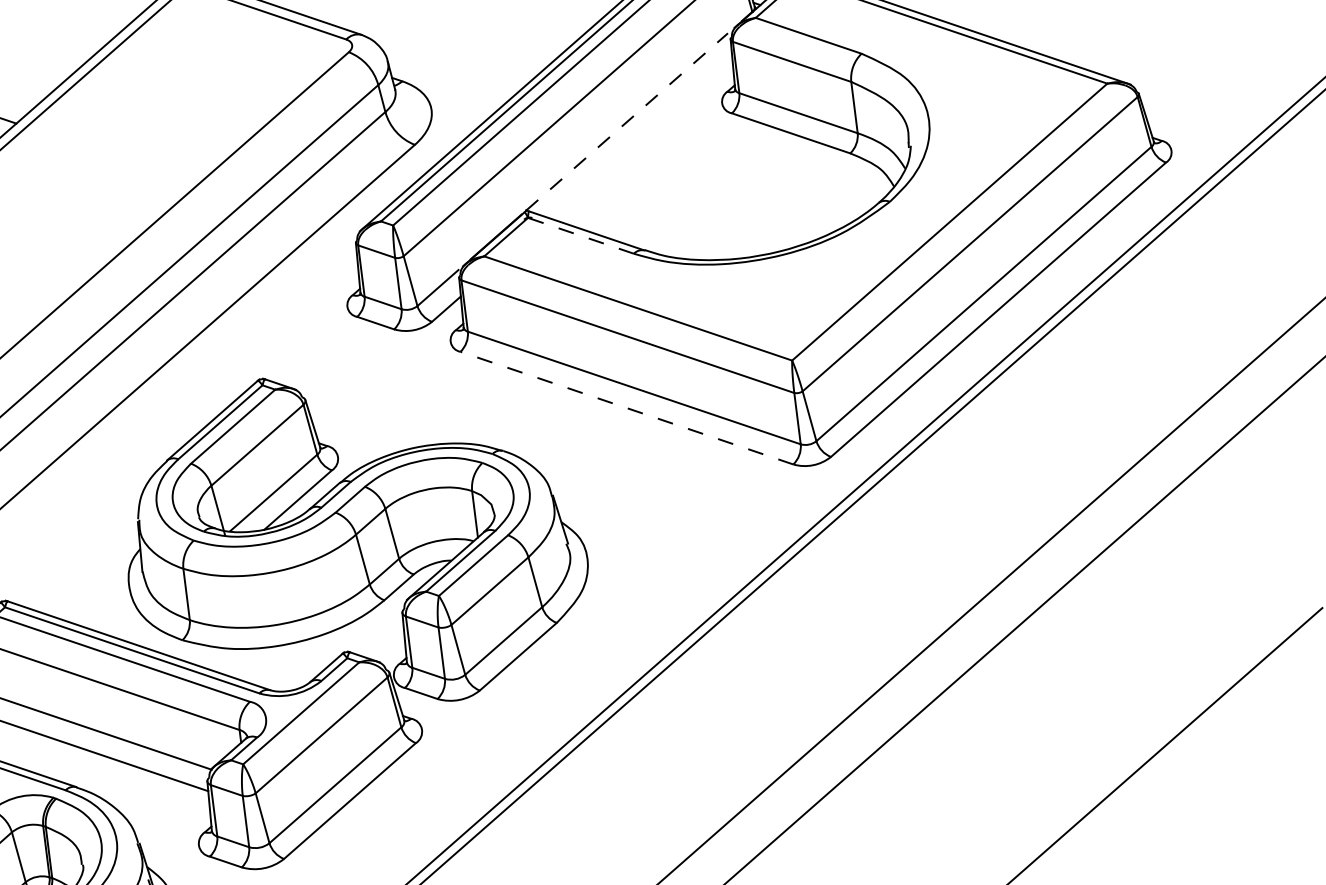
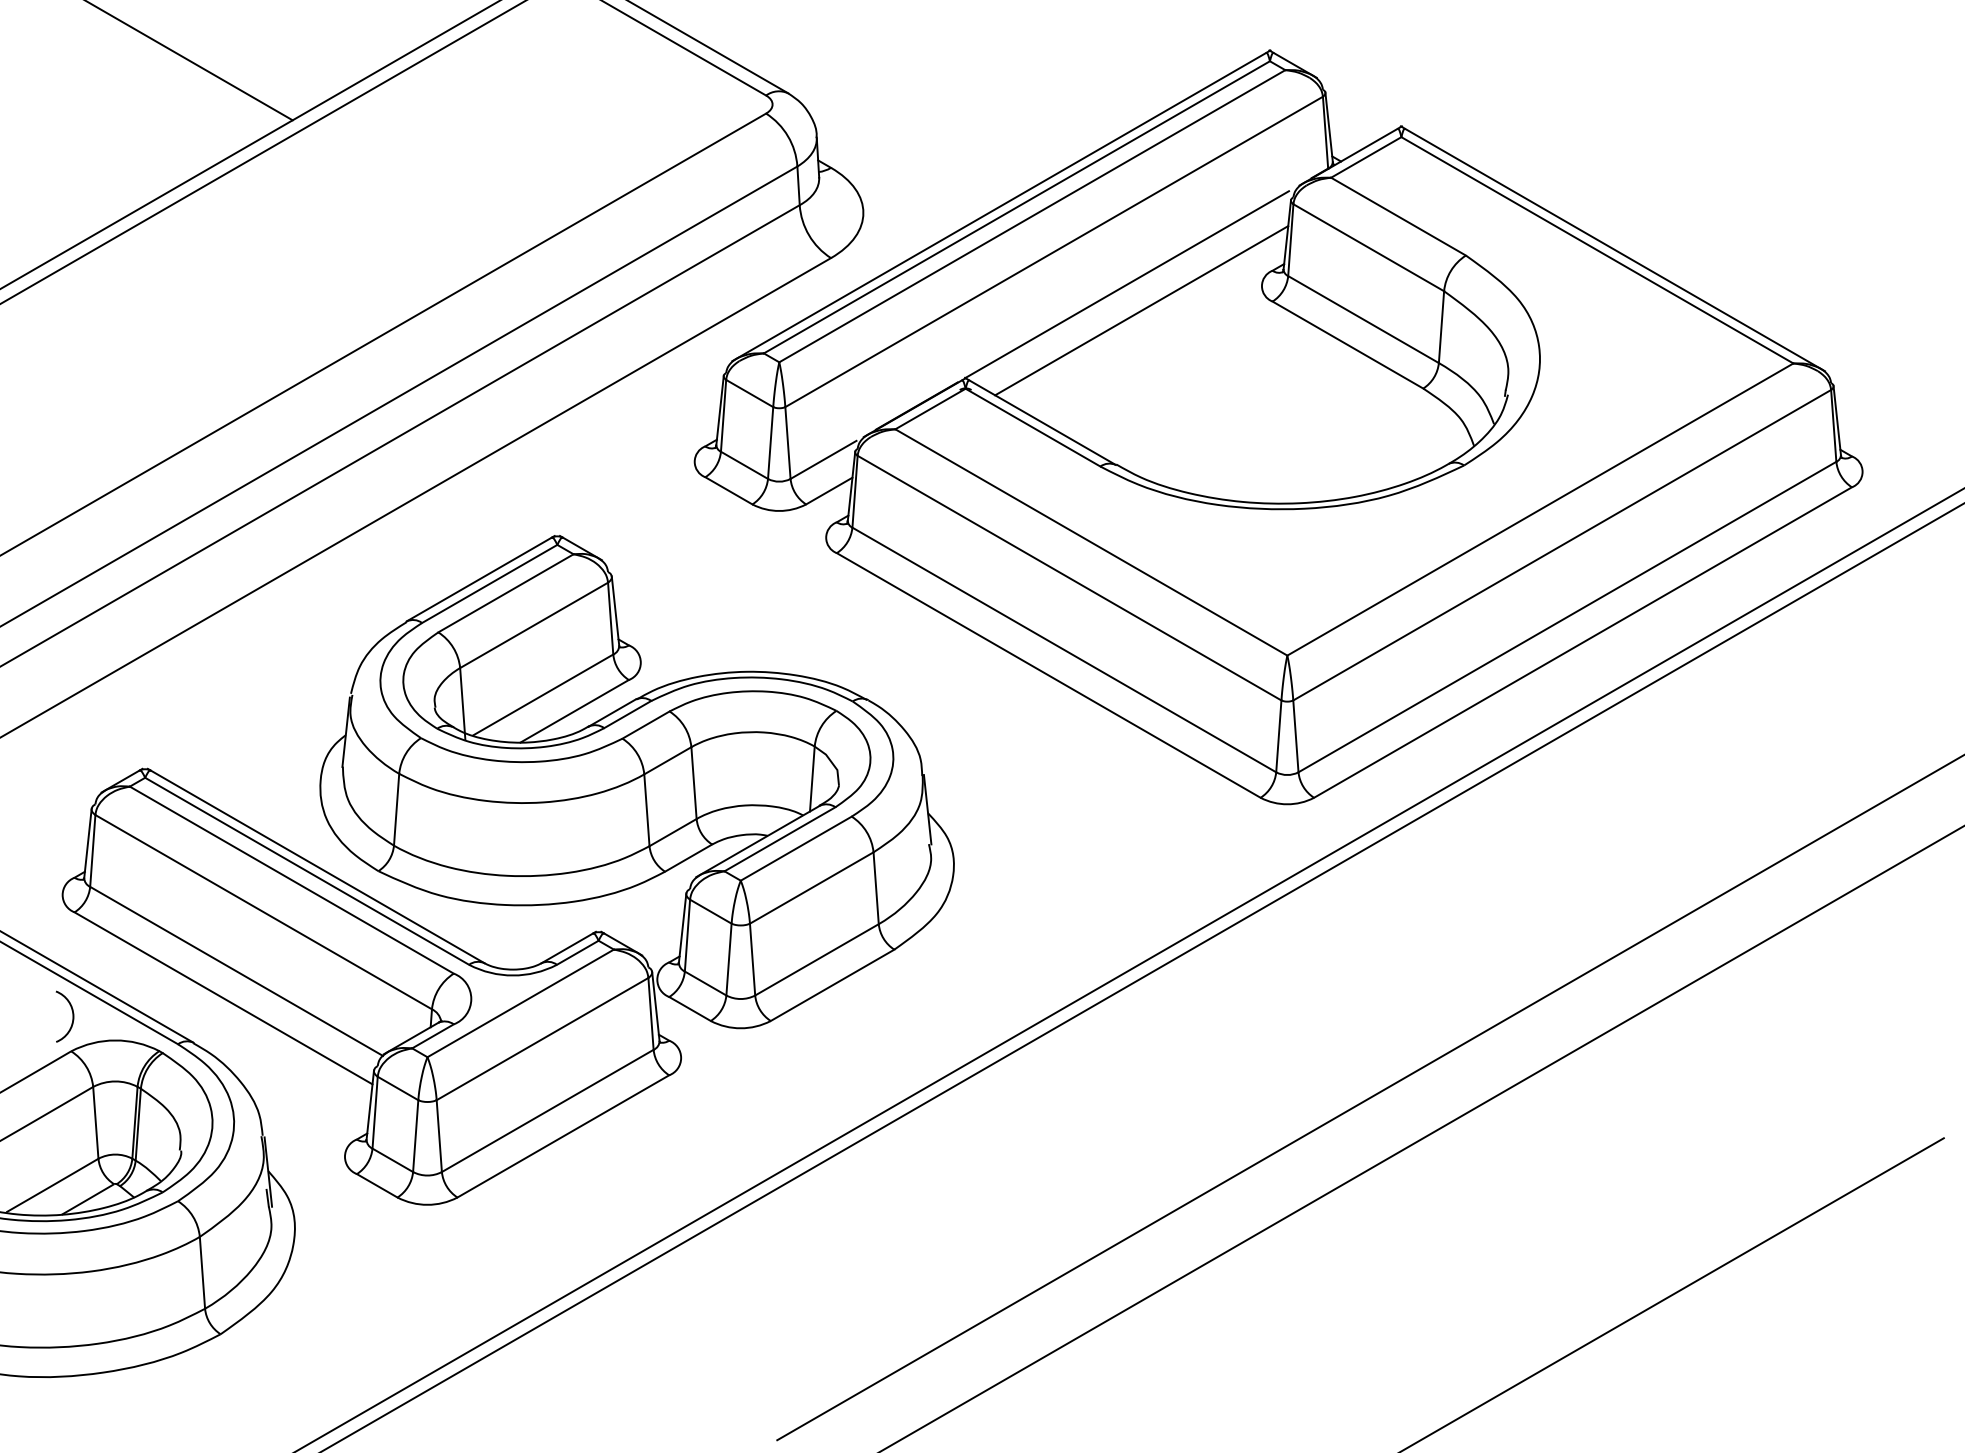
line: (627, 121) -> (1127, 284), dashed -> solid
line: (640, 138) -> (1141, 310), added
line: (581, 235) -> (1033, 427), dashed -> solid
line: (626, 408) -> (1048, 675), dashed -> solid

